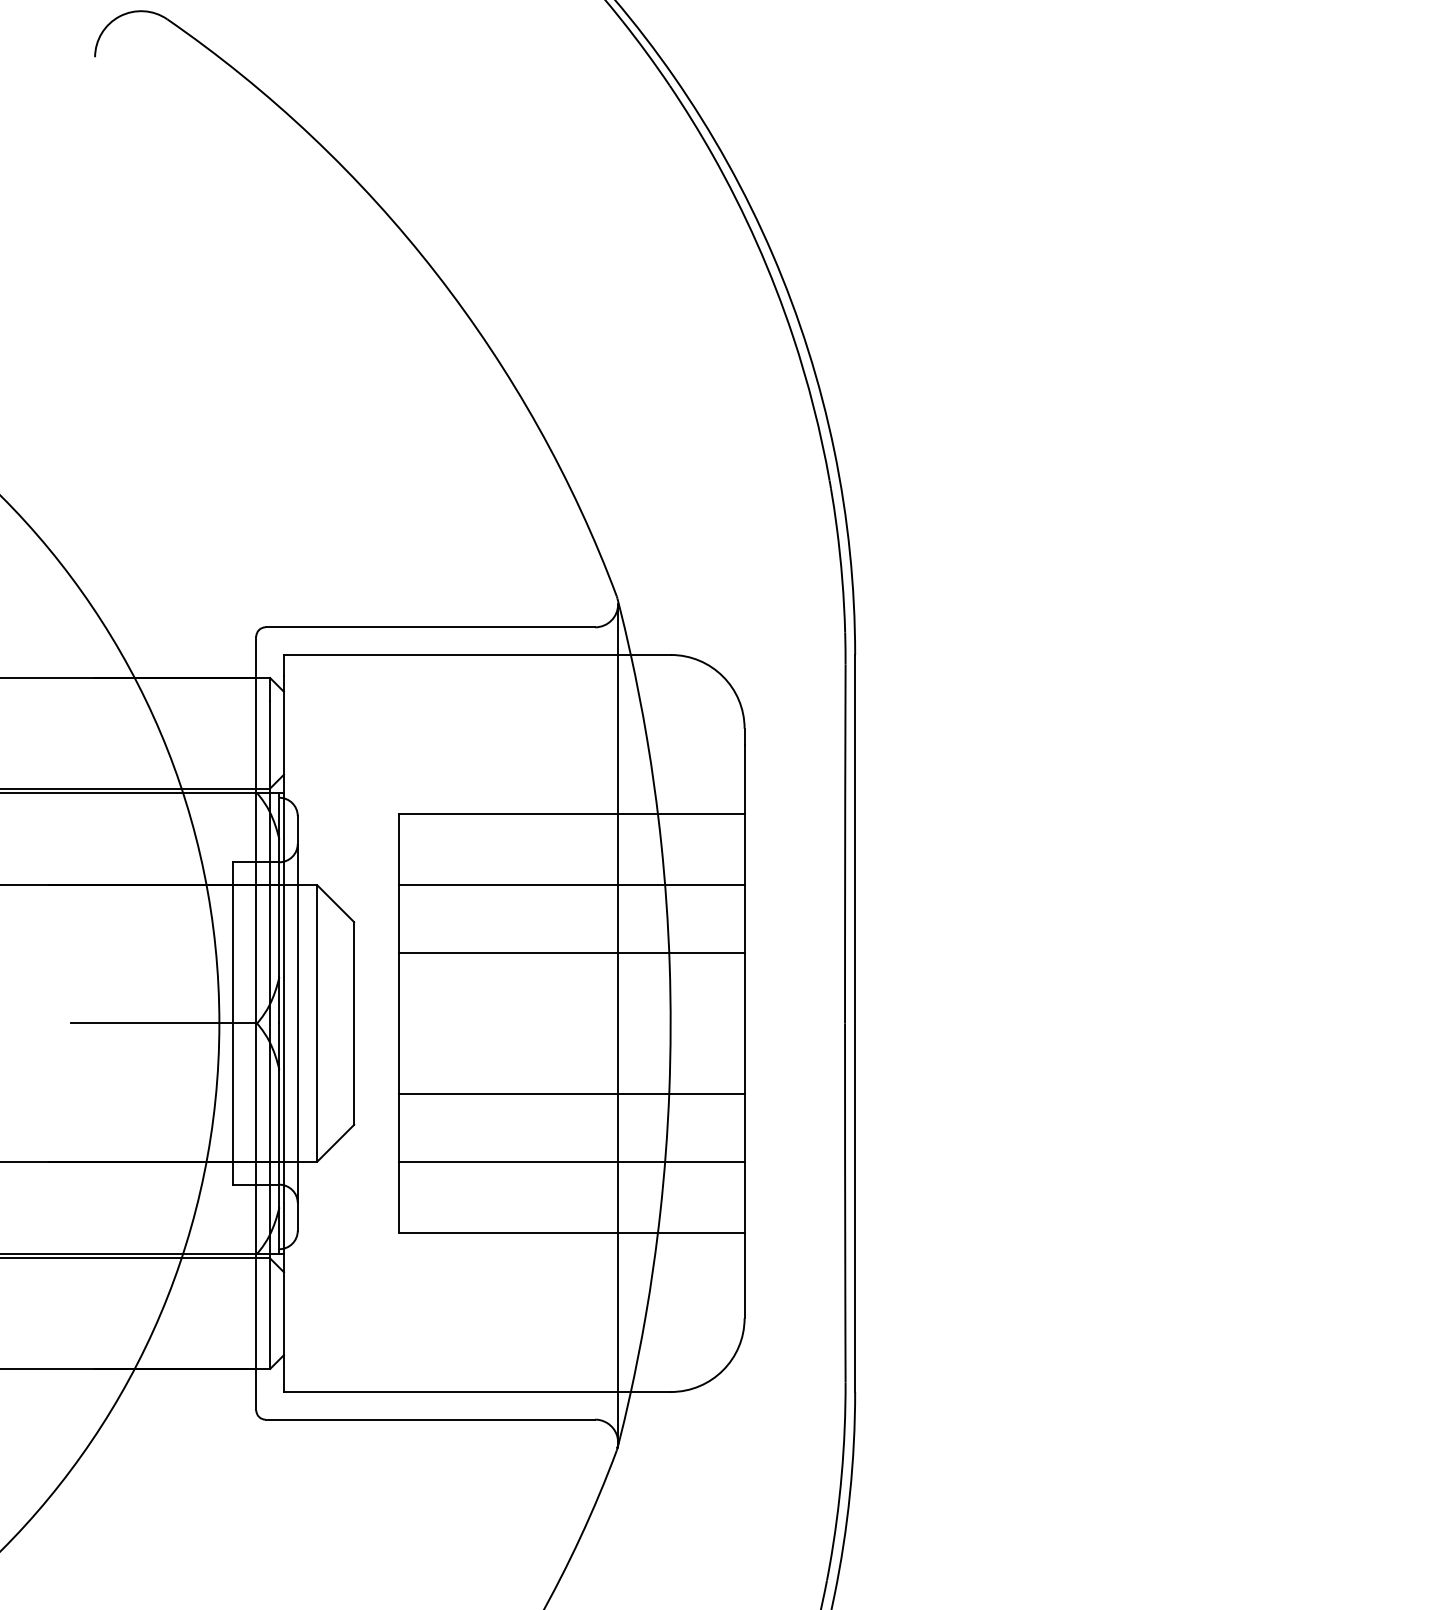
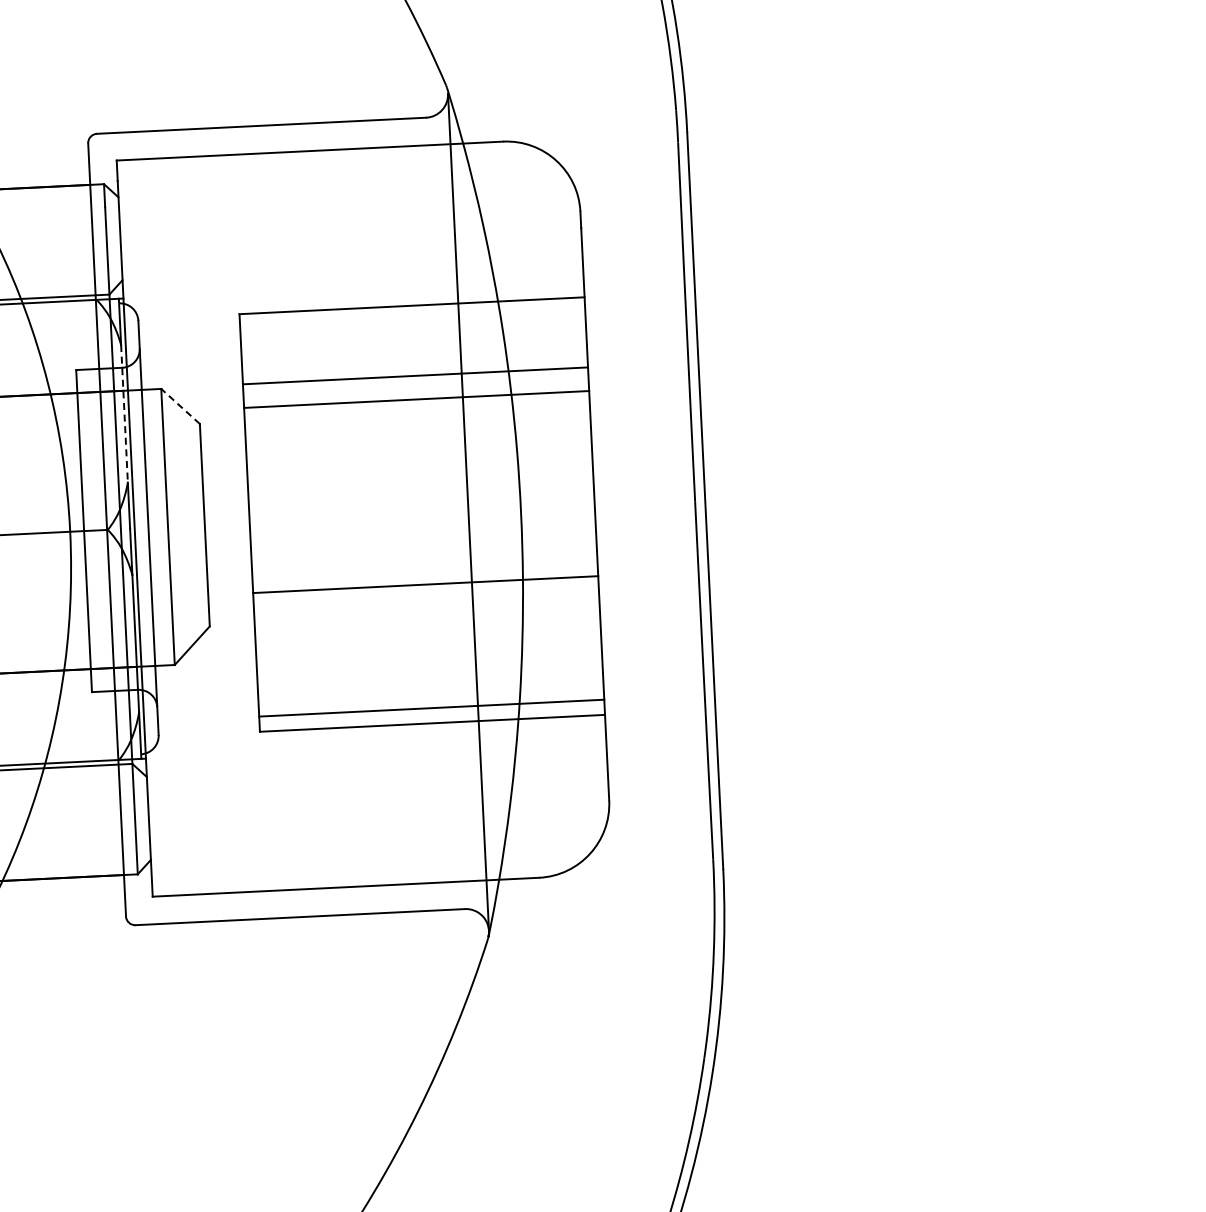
line: (335, 903) -> (180, 406), solid -> dashed
line: (279, 908) -> (124, 413), solid -> dashed
line: (571, 953) -> (416, 399), moved
line: (571, 1162) -> (431, 708), moved

